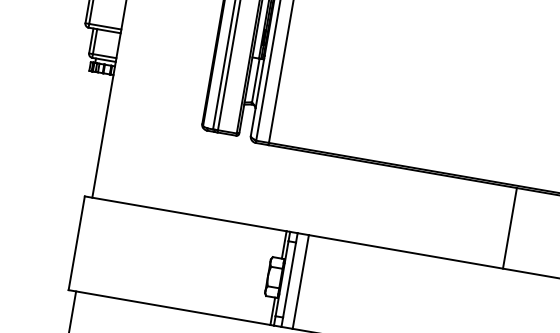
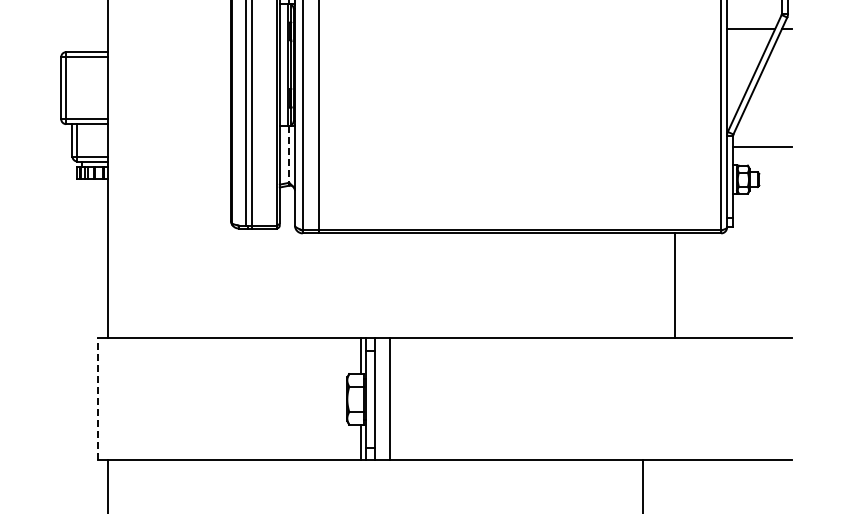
line: (256, 80) -> (289, 154), solid -> dashed
line: (509, 228) -> (674, 285), moved
line: (77, 242) -> (98, 398), solid -> dashed

